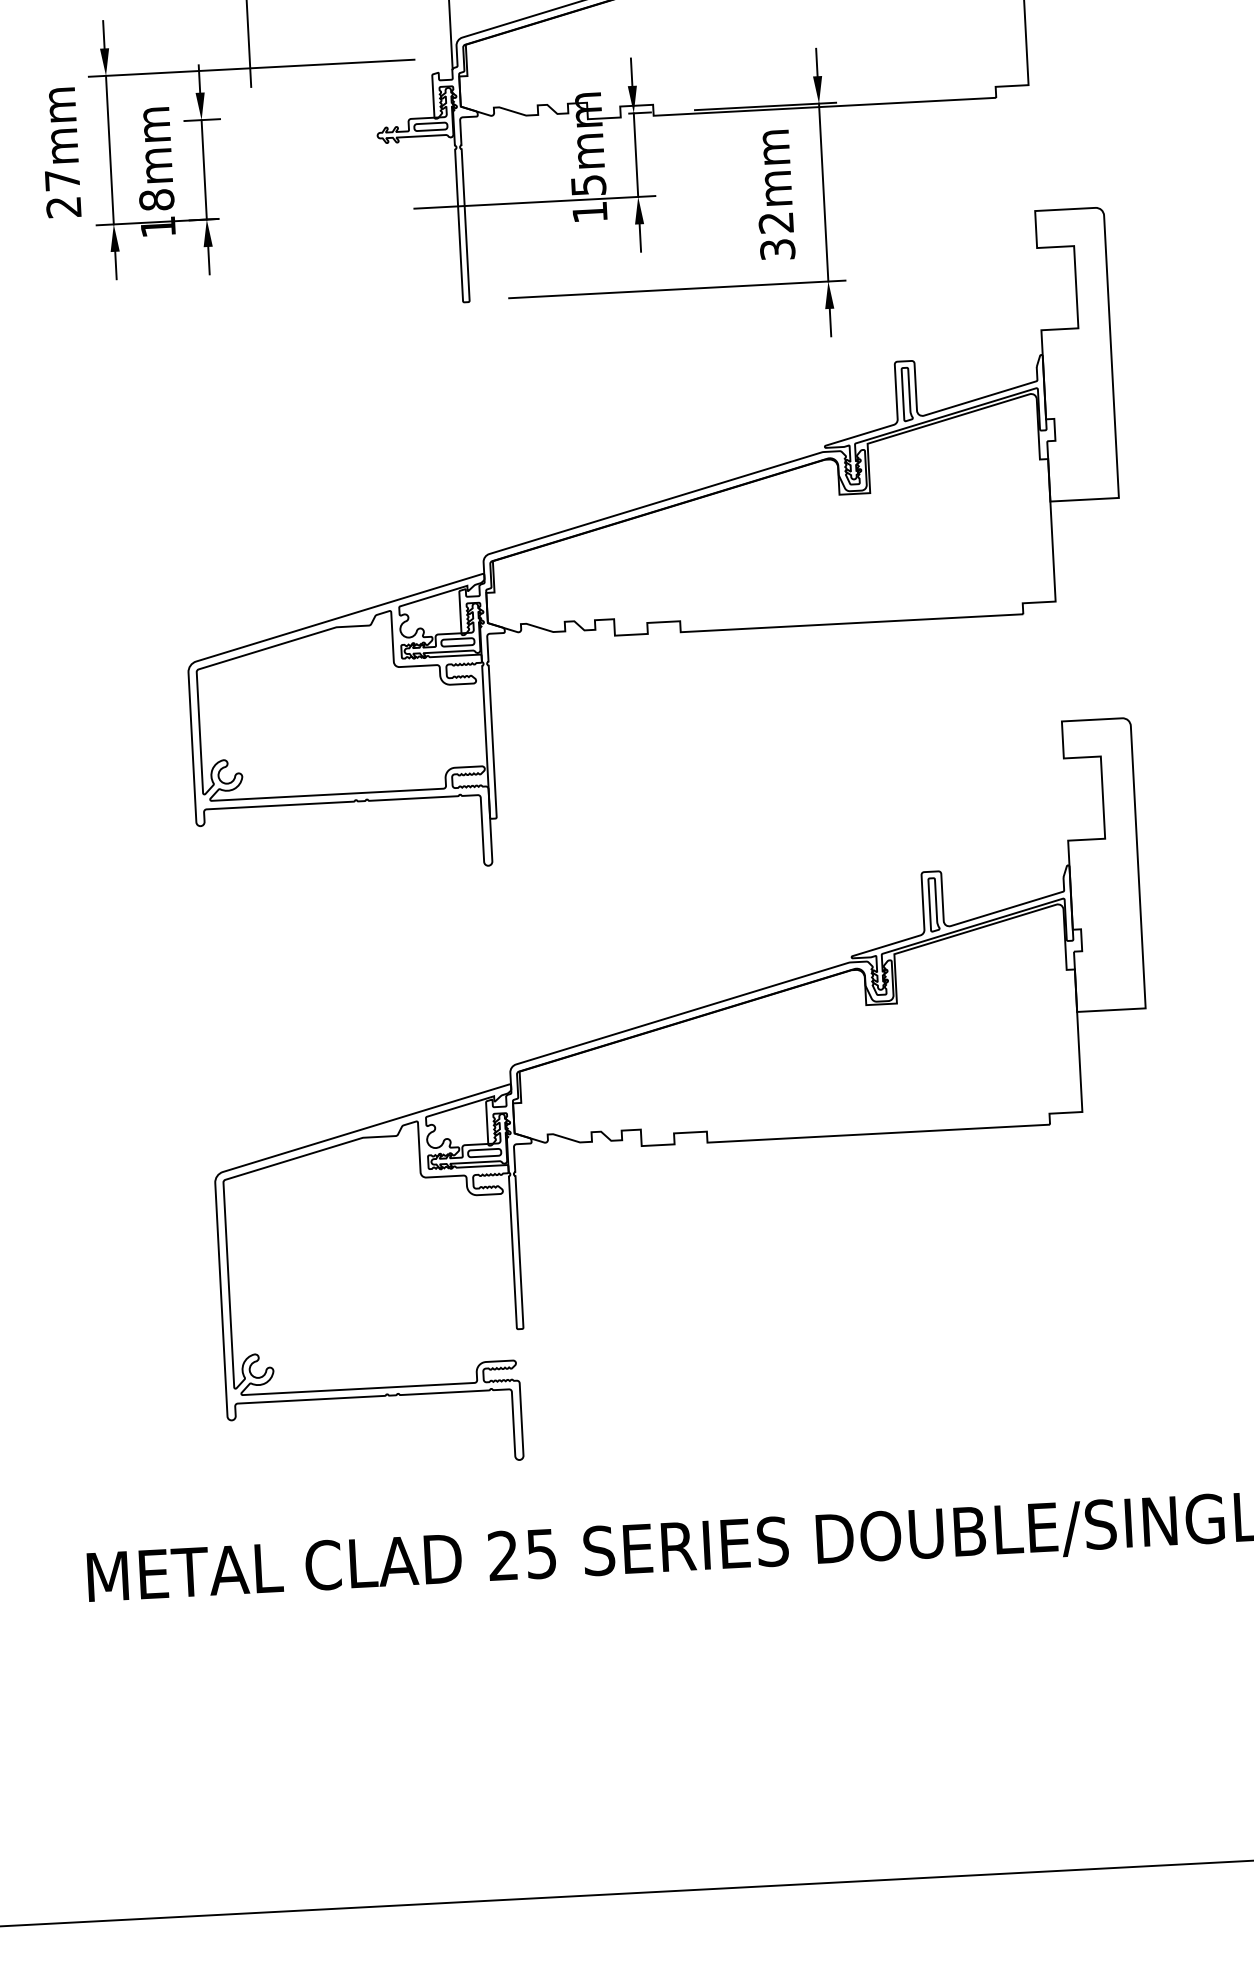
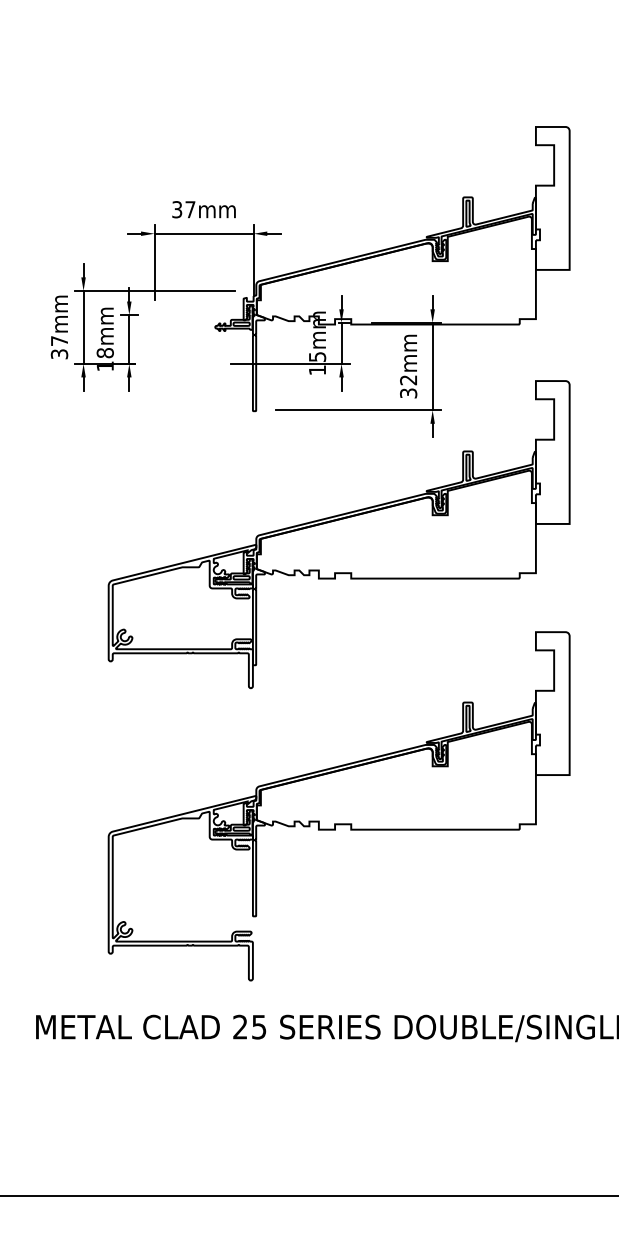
text: (63, 207) -> (59, 354), 27mm -> 37mm

